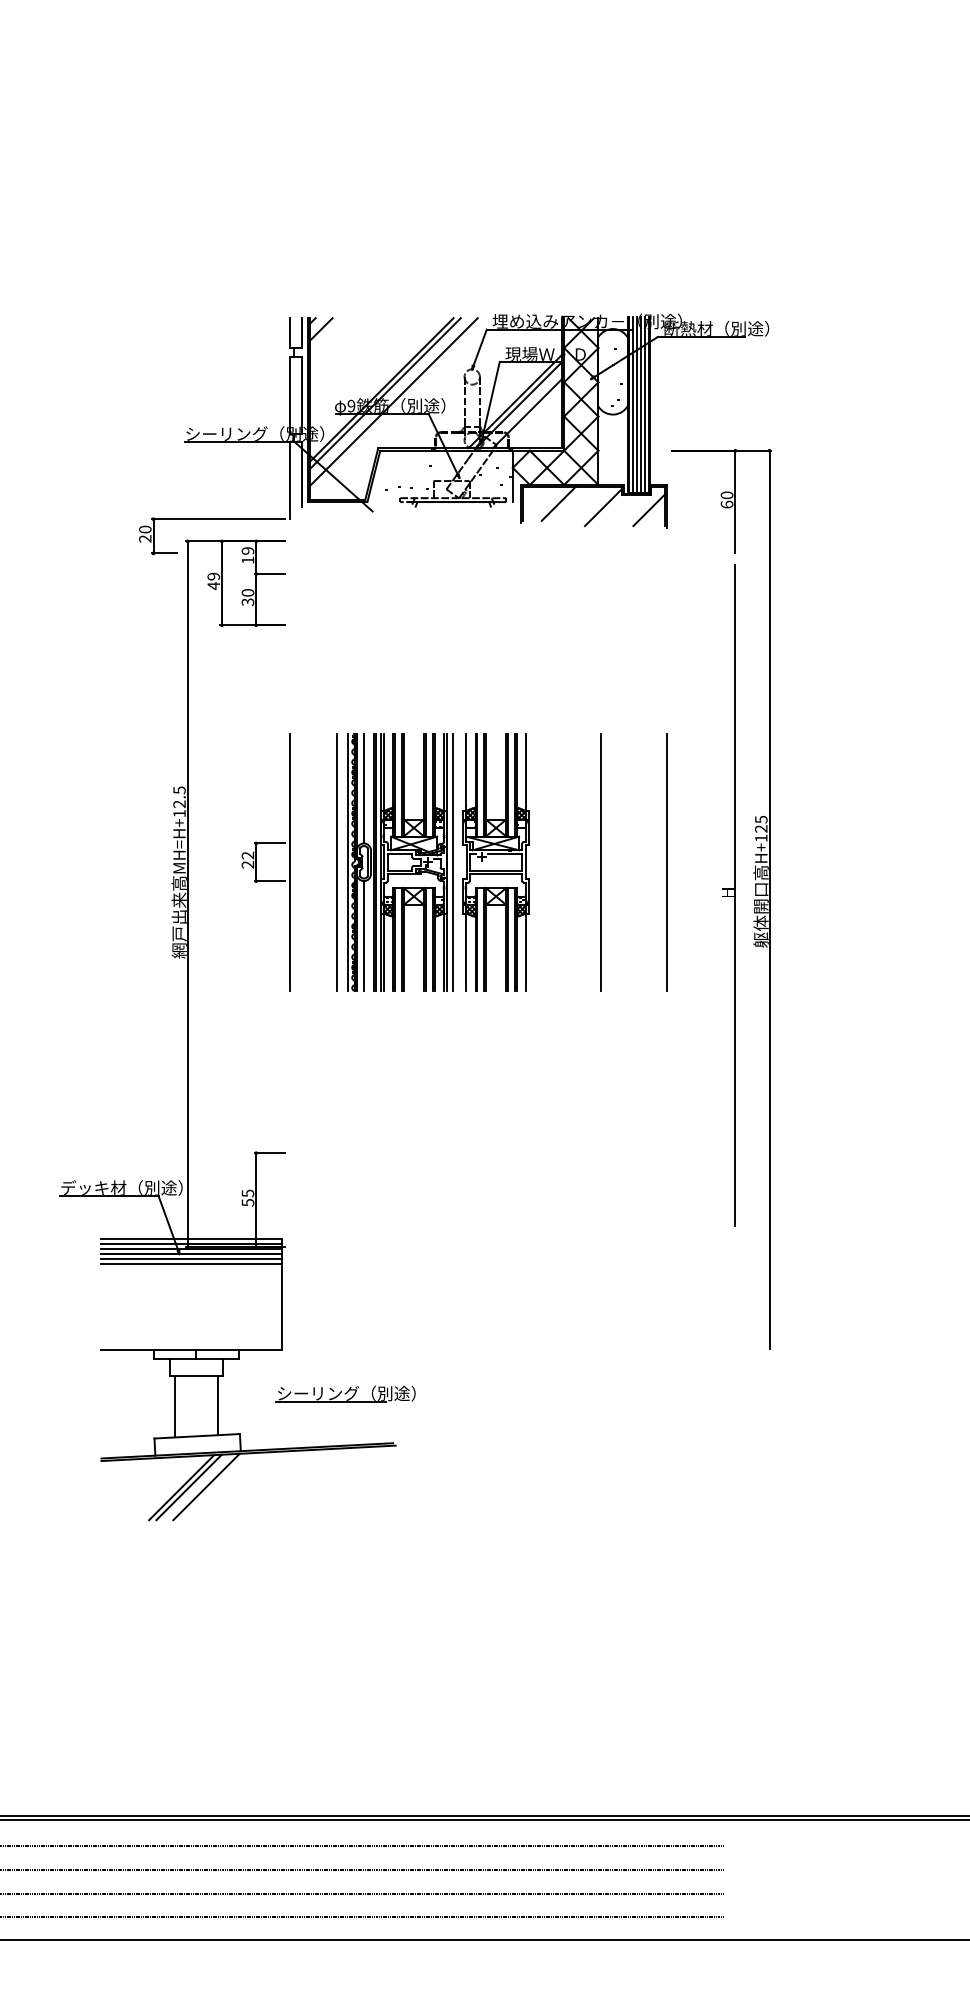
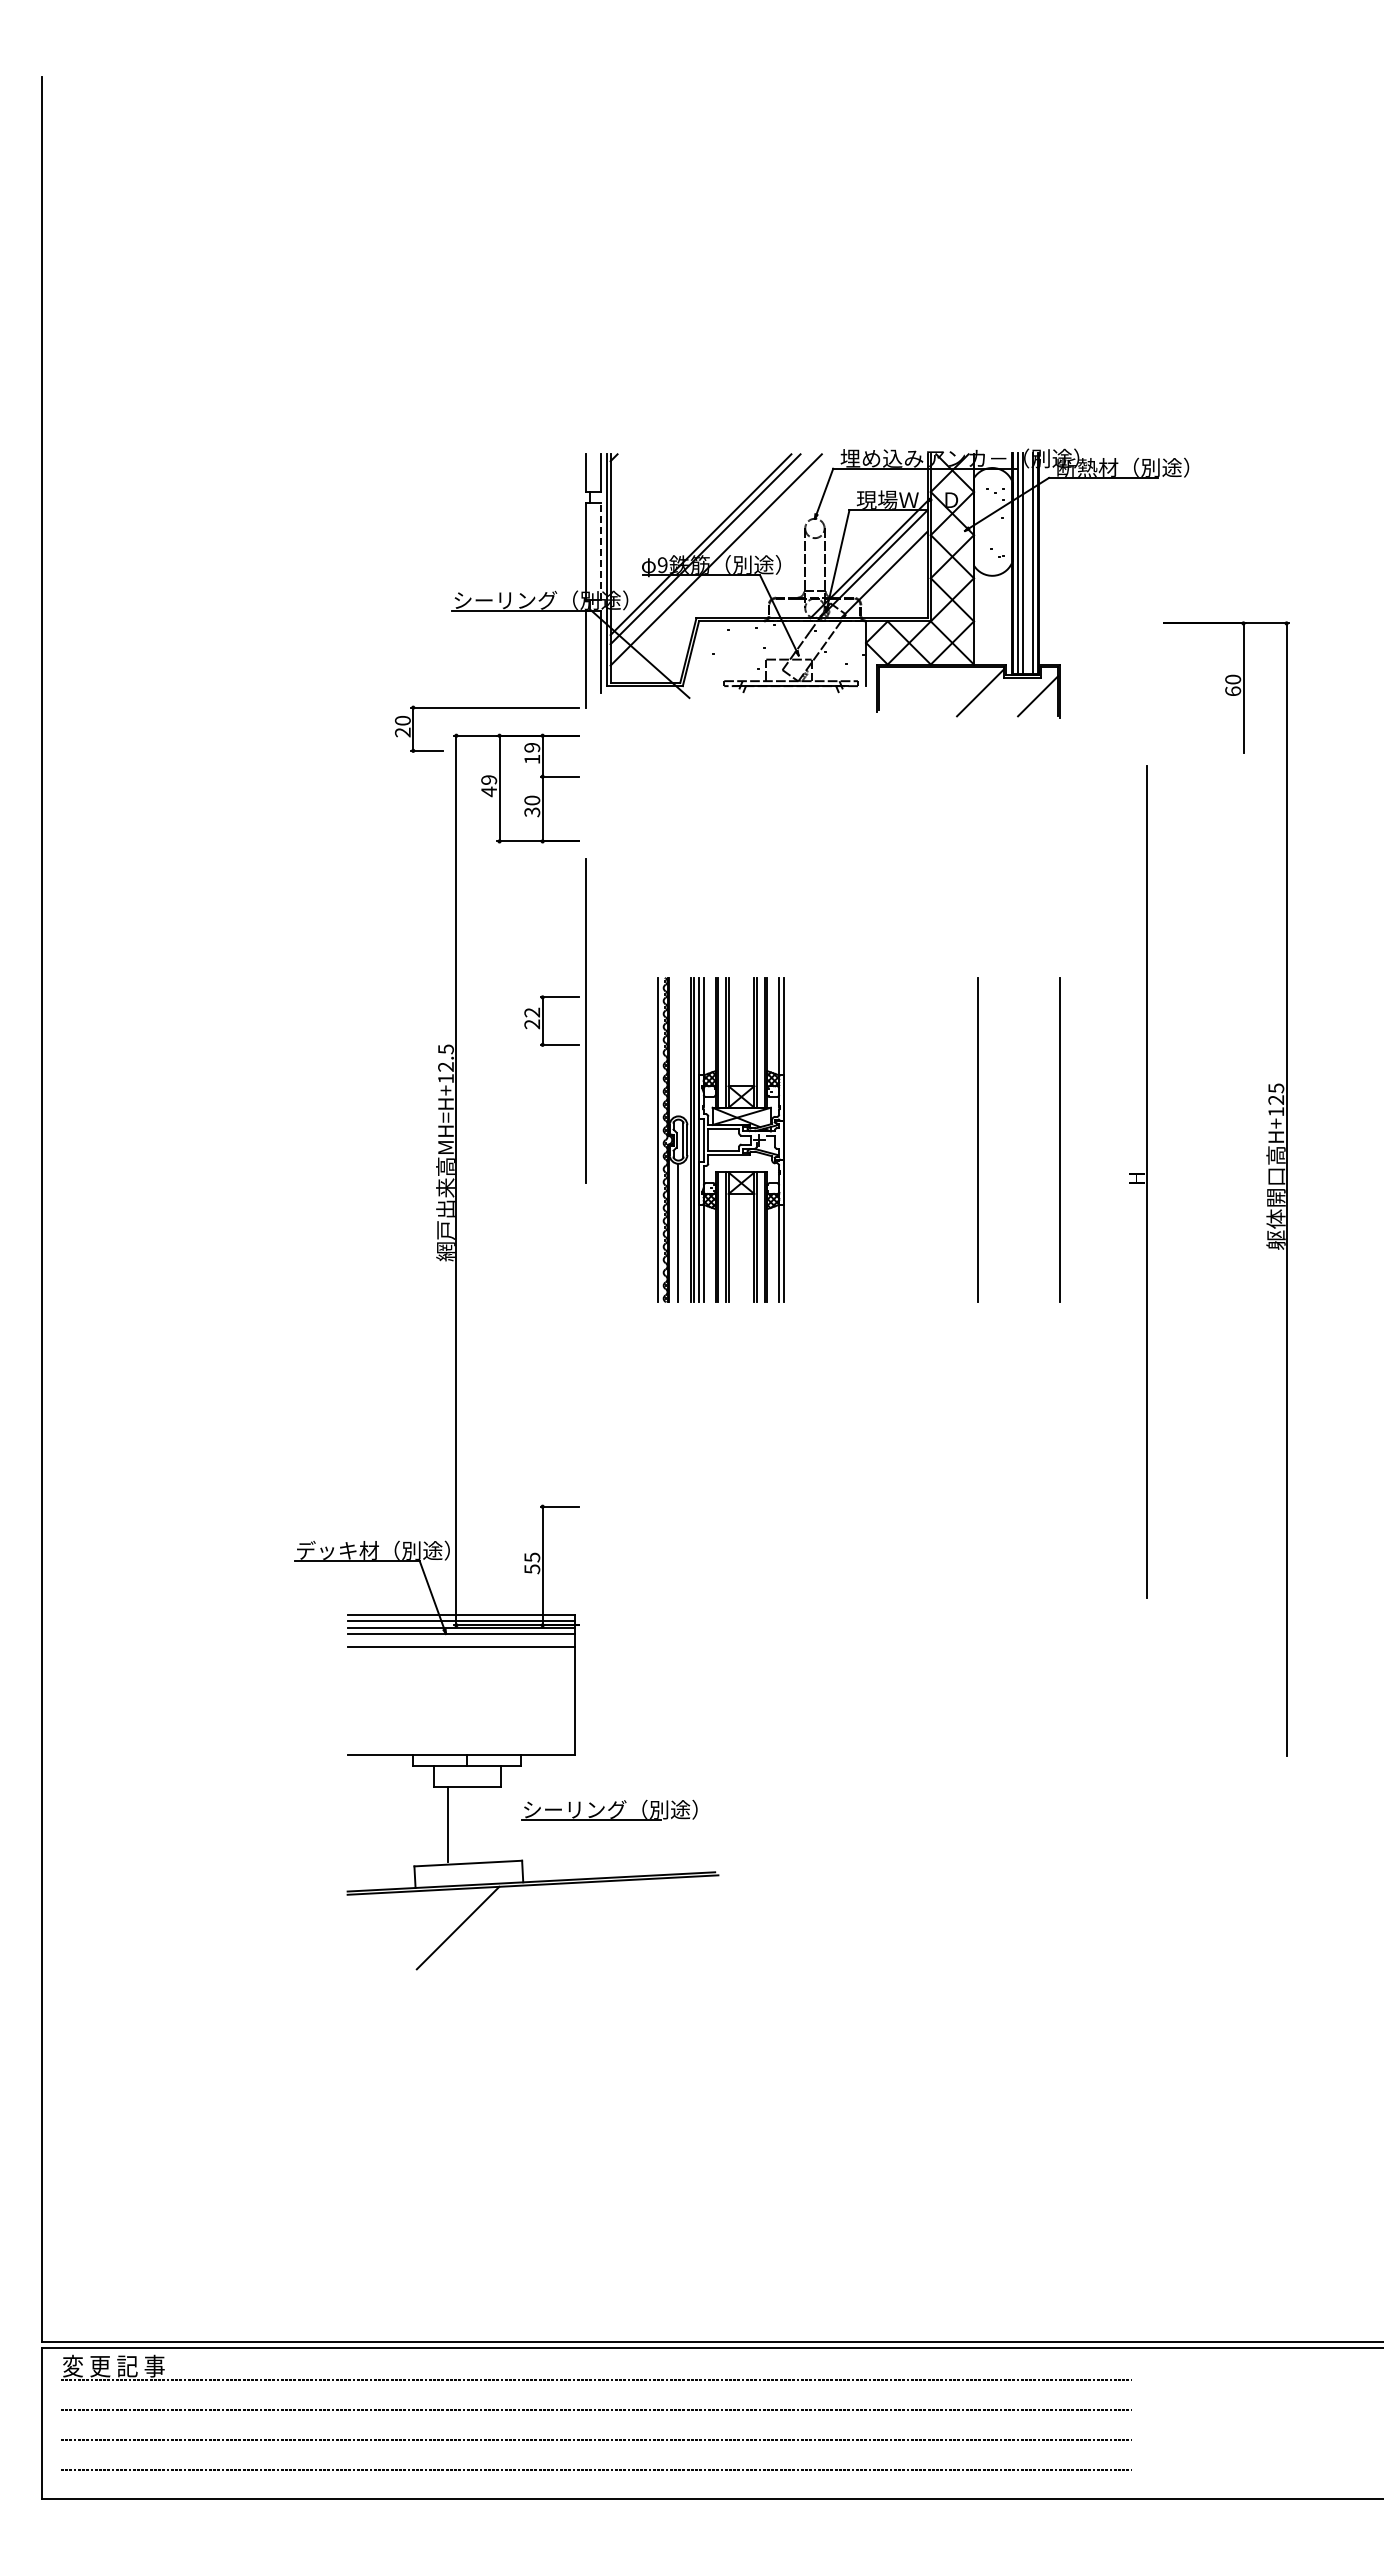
line: (321, 329) -> (624, 468), removed
line: (302, 395) -> (600, 551), solid -> dashed
line: (640, 404) -> (1027, 563), removed
line: (558, 503) -> (923, 687), removed
line: (363, 788) -> (678, 1046), removed
part: (256, 861) -> (543, 1020), moved
line: (336, 861) -> (643, 1139), removed
line: (453, 861) -> (791, 1139), removed
part: (495, 861) -> (844, 1139), removed
part: (754, 899) -> (1267, 1189), moved
line: (191, 1259) -> (461, 1640), removed
part: (345, 1393) -> (609, 1809), moved
line: (218, 1405) -> (448, 1824), moved
line: (175, 1406) -> (440, 1826), removed
line: (181, 1487) -> (448, 1928), removed
line: (206, 1487) -> (479, 1927), removed

